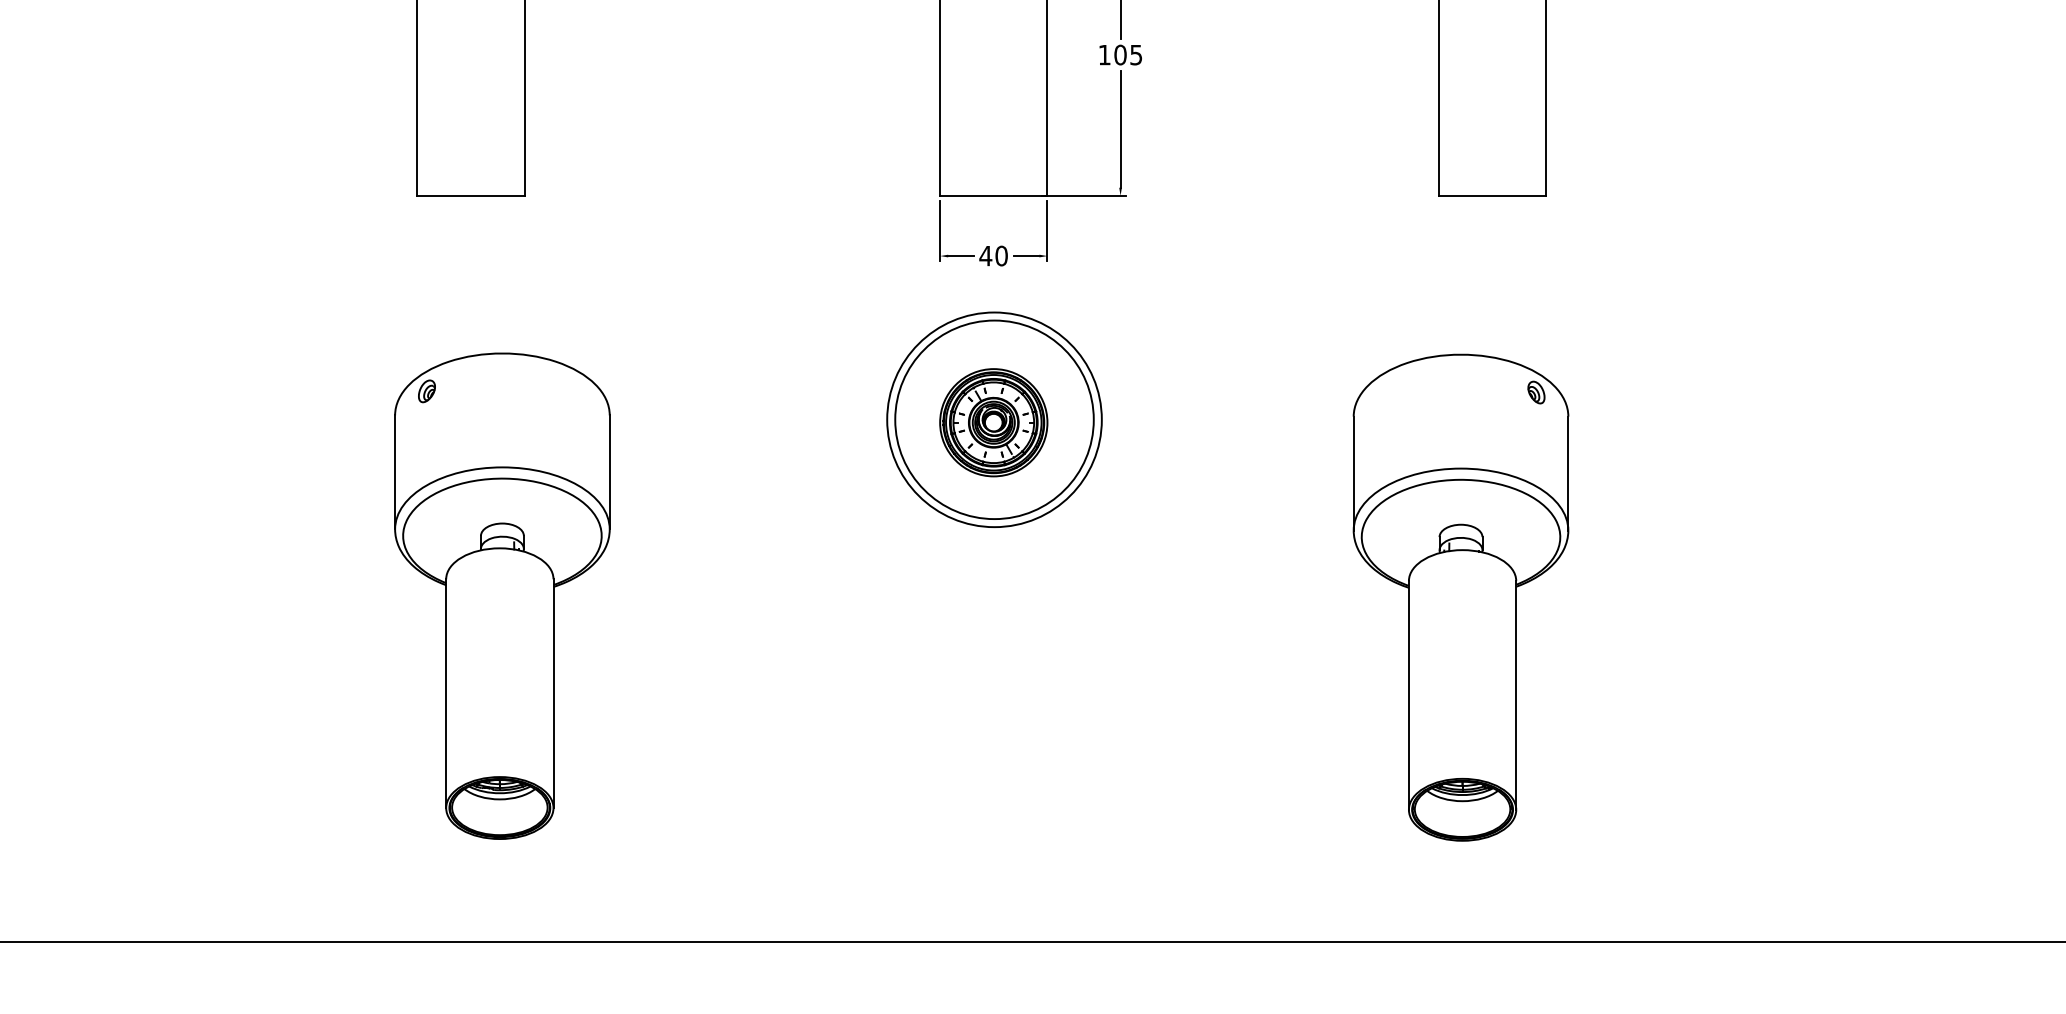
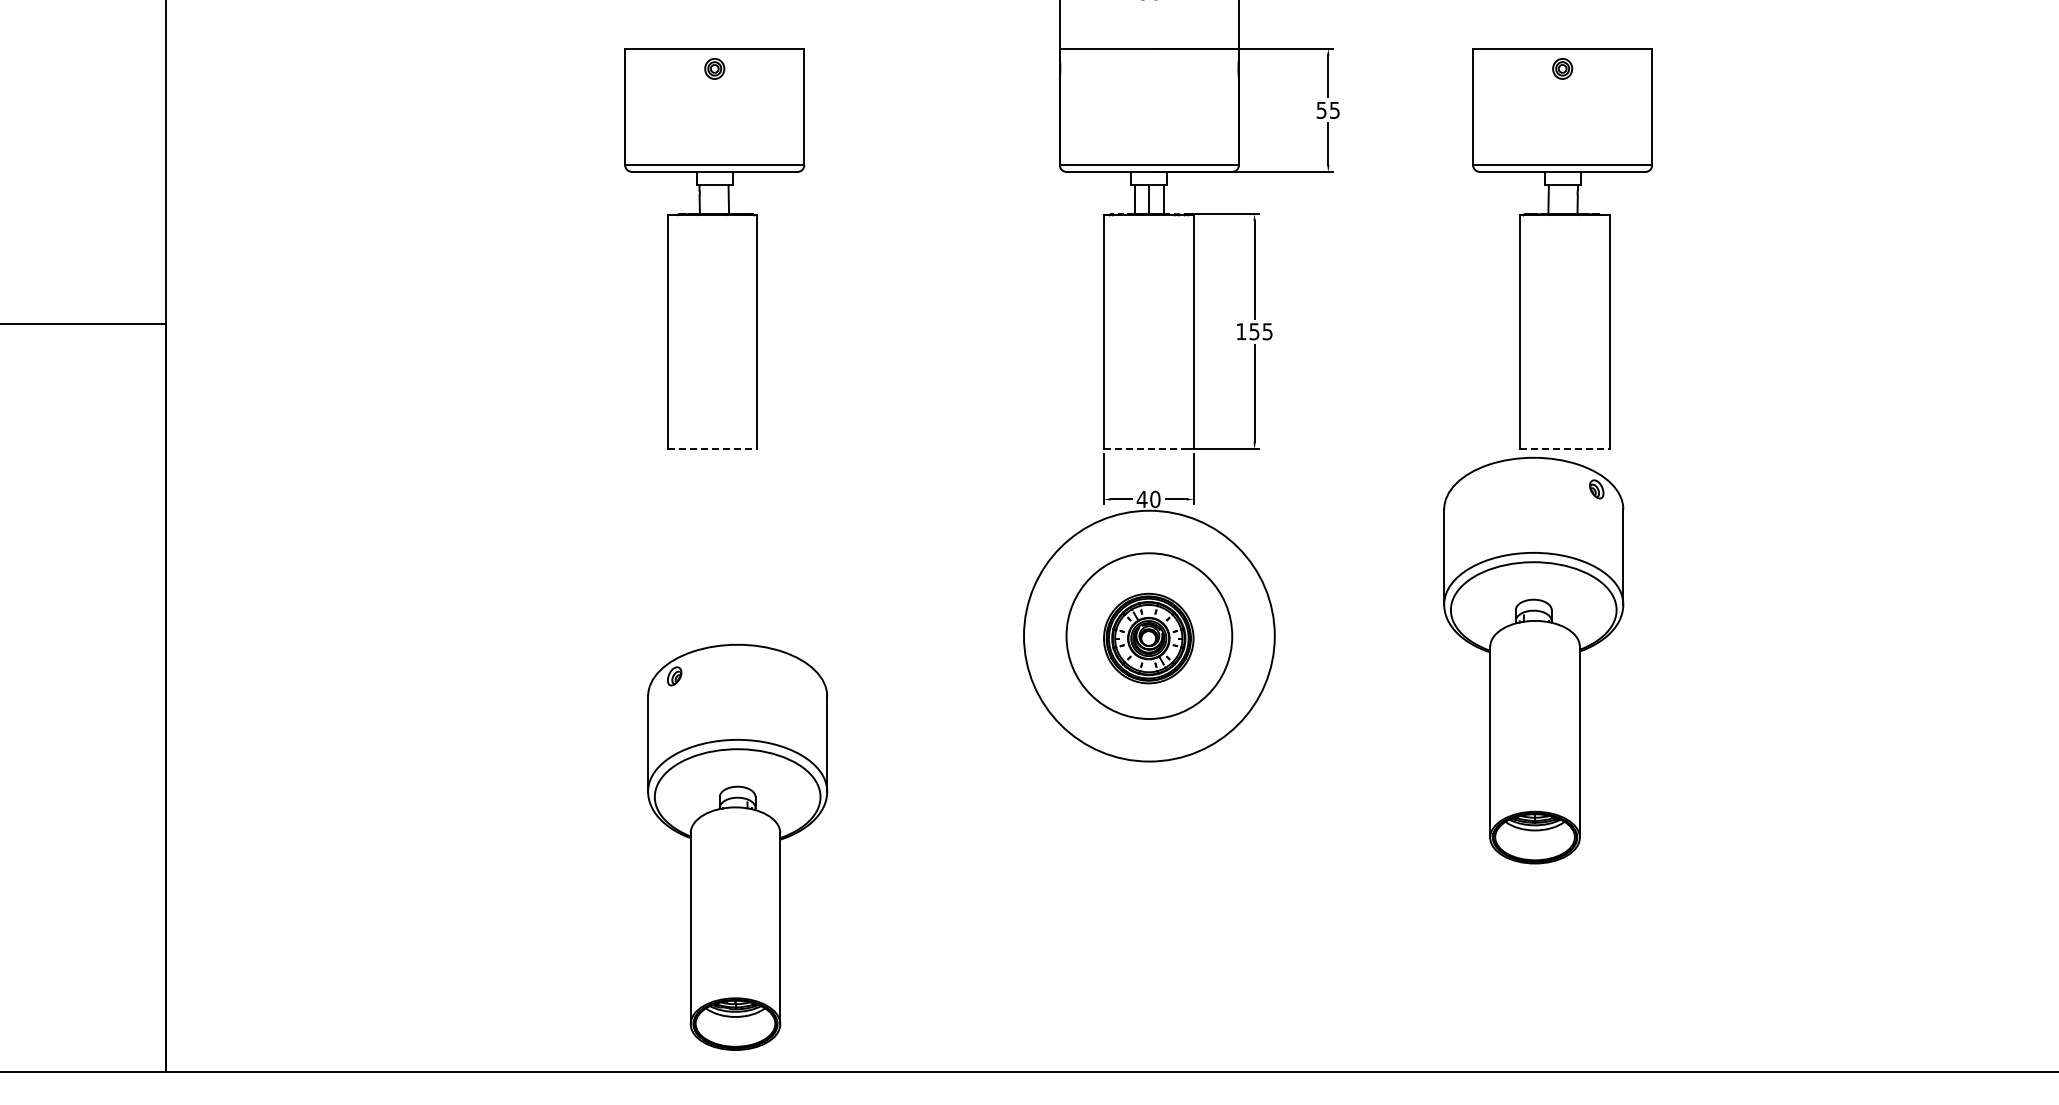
text: (1120, 54) -> (1254, 331), 105 -> 155
line: (471, 196) -> (712, 449), solid -> dashed
line: (993, 196) -> (1148, 449), solid -> dashed
line: (1493, 196) -> (1565, 449), solid -> dashed
circle: (993, 419) -> (1148, 635), size x1.4
part: (502, 596) -> (737, 847), moved
part: (1460, 597) -> (1533, 660), moved

